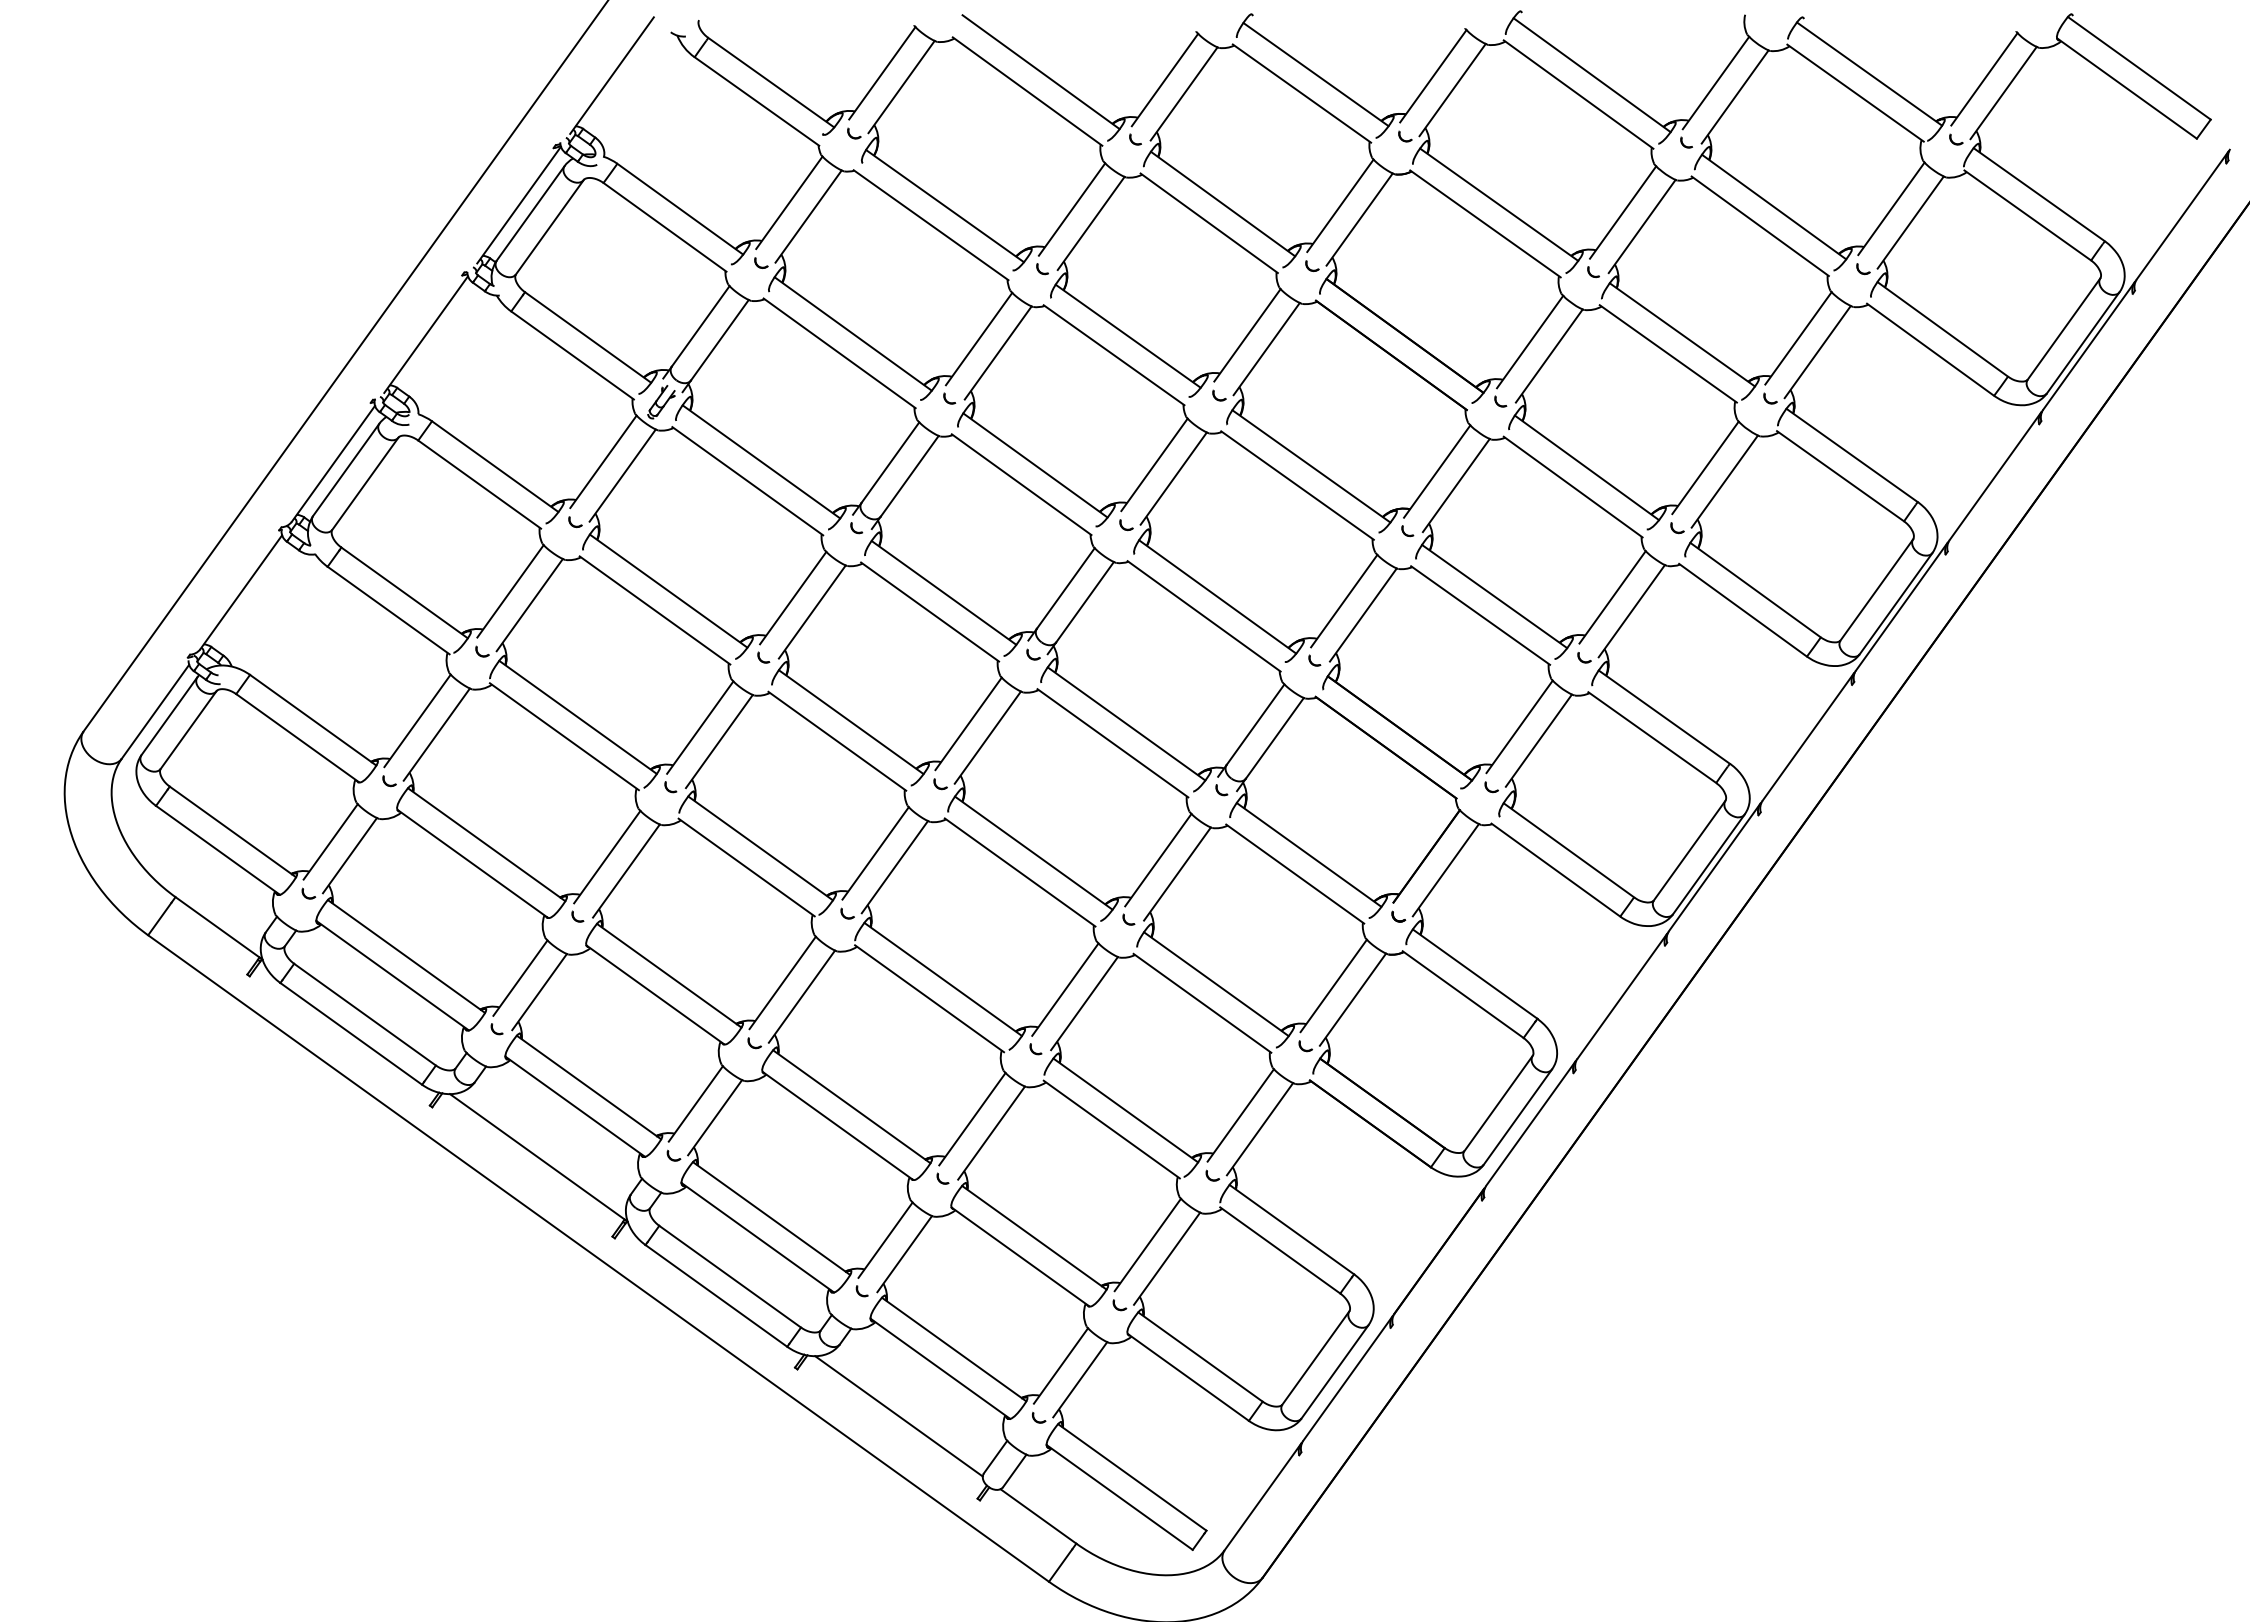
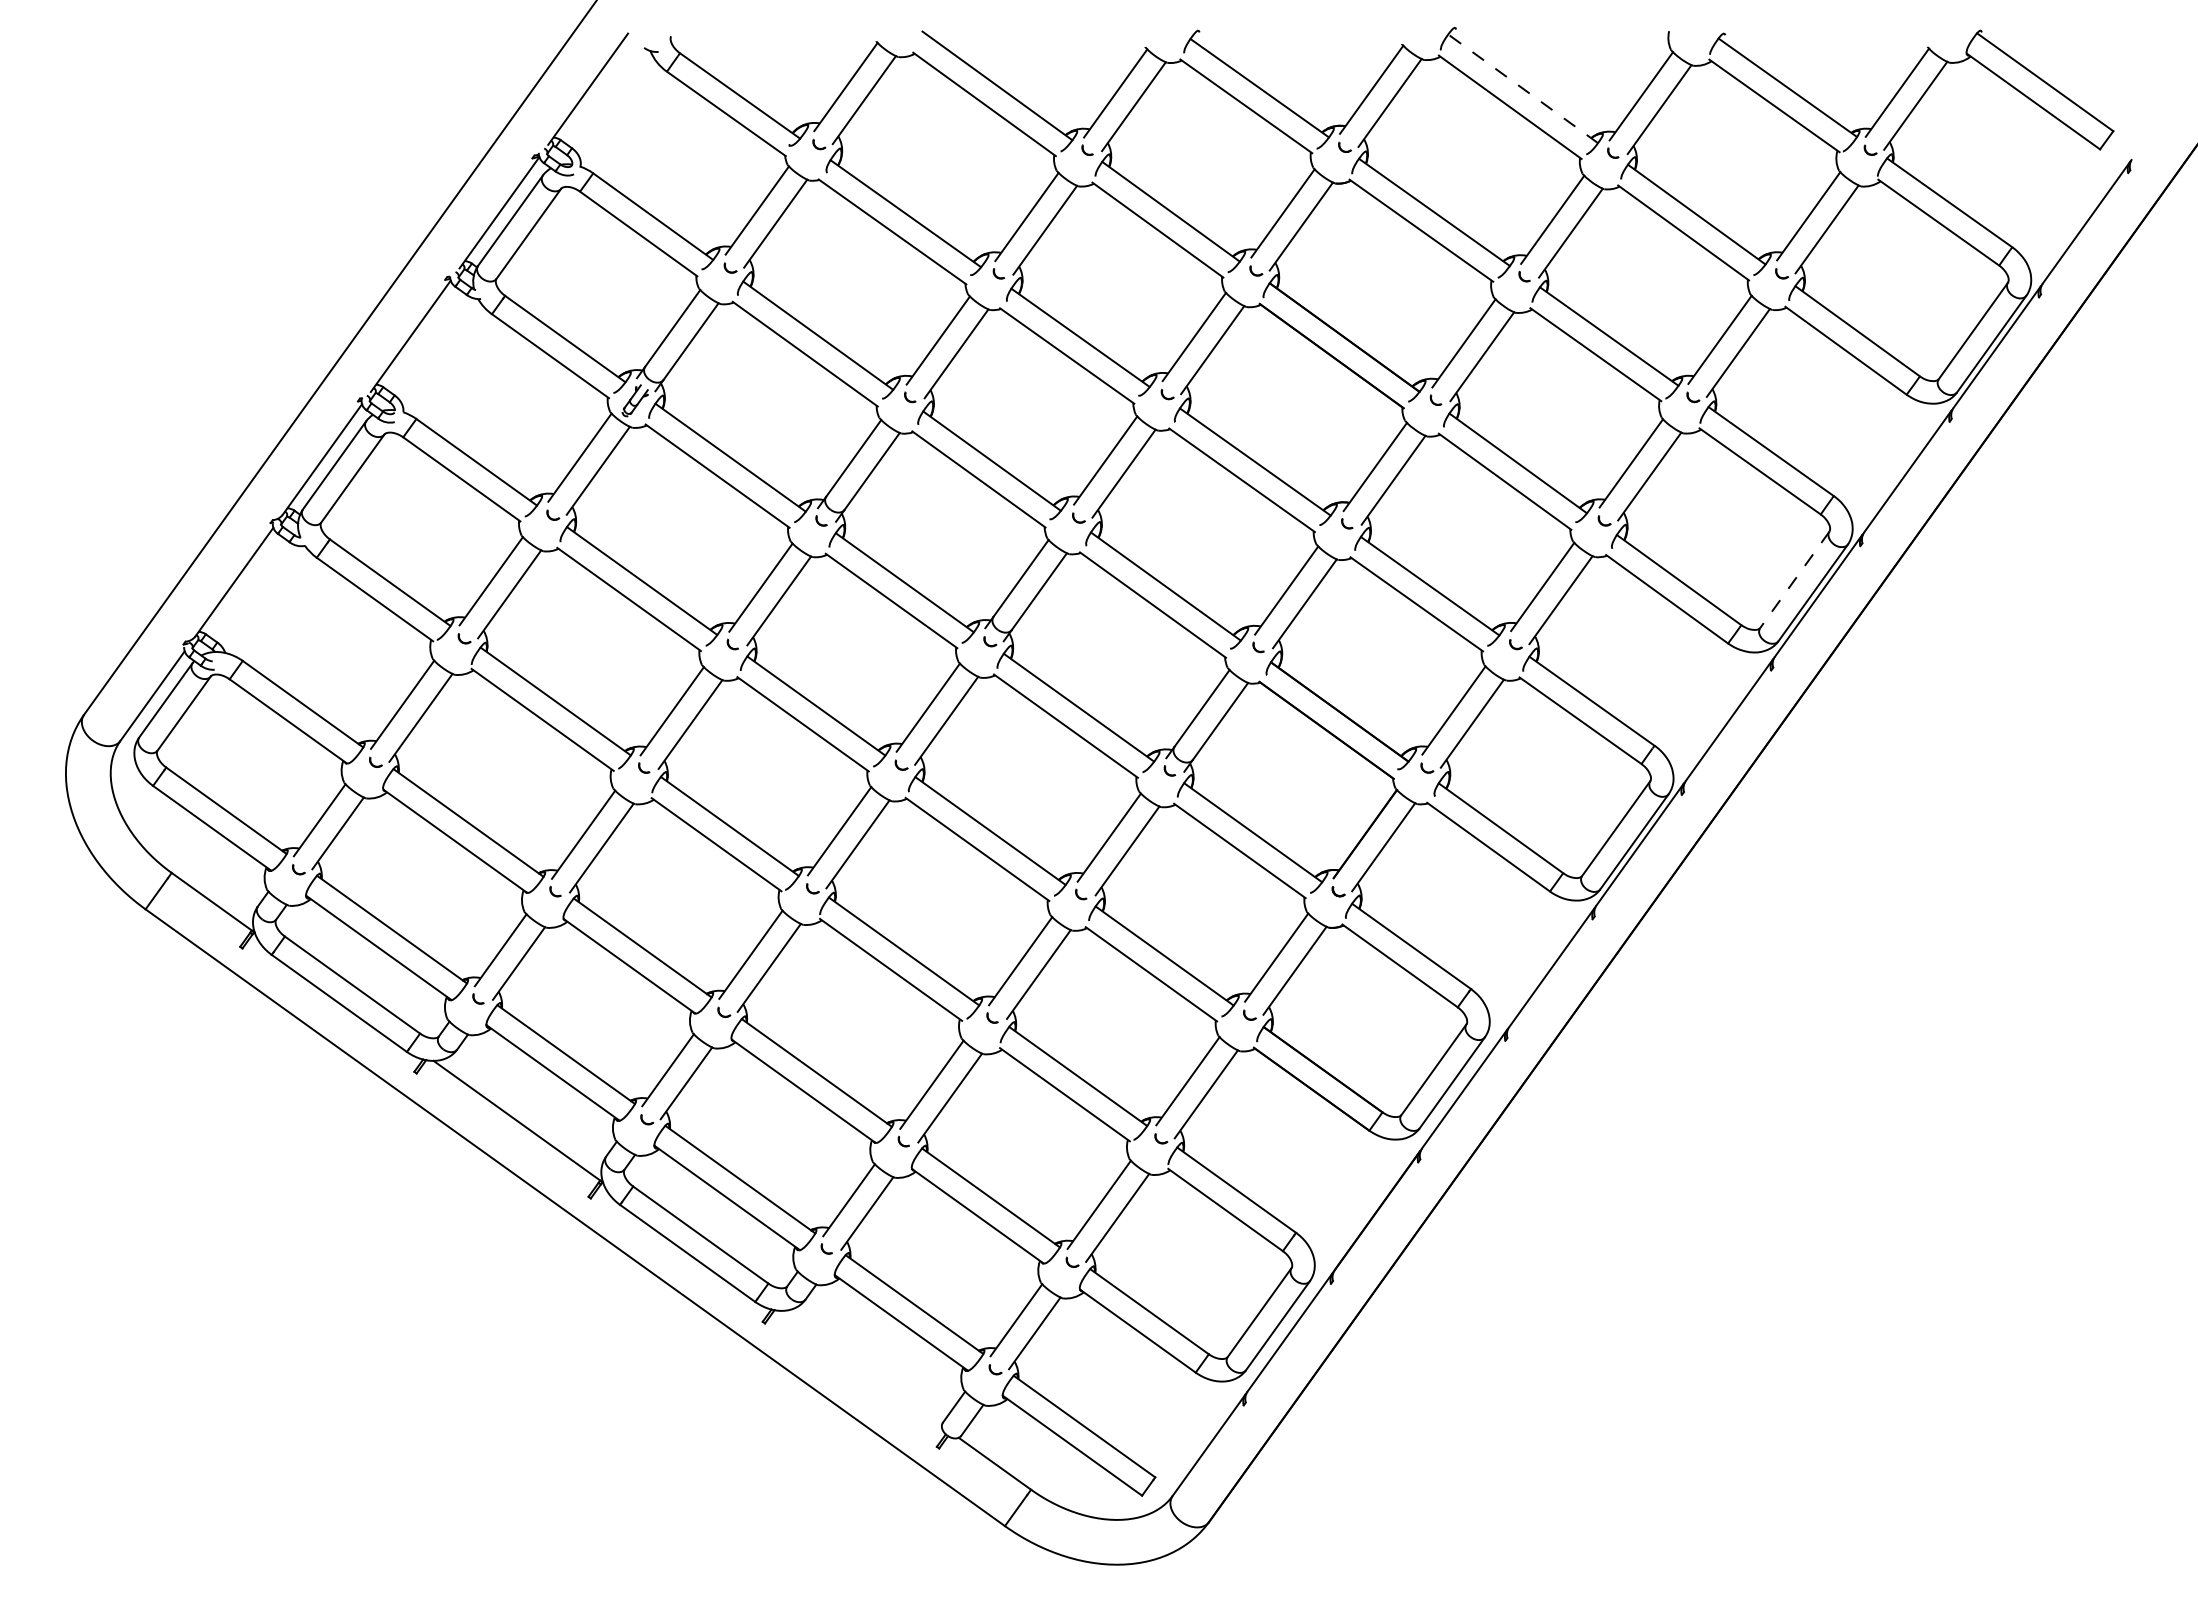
line: (1592, 74) -> (1523, 88), solid -> dashed
line: (1876, 590) -> (1794, 580), solid -> dashed
line: (898, 1415) -> (861, 1367), removed

